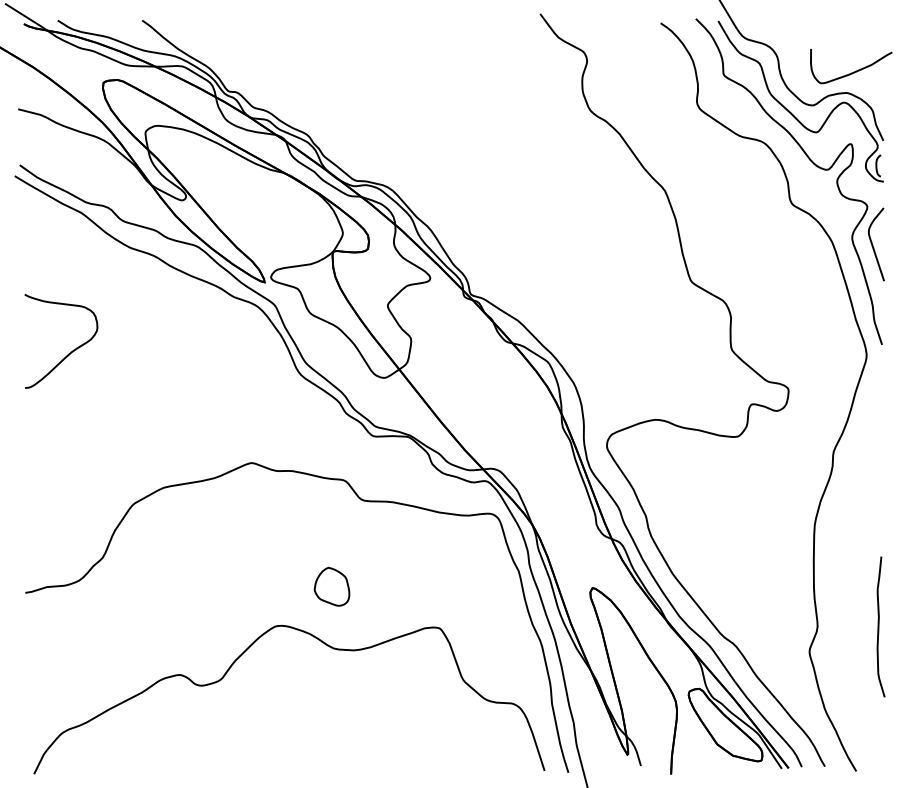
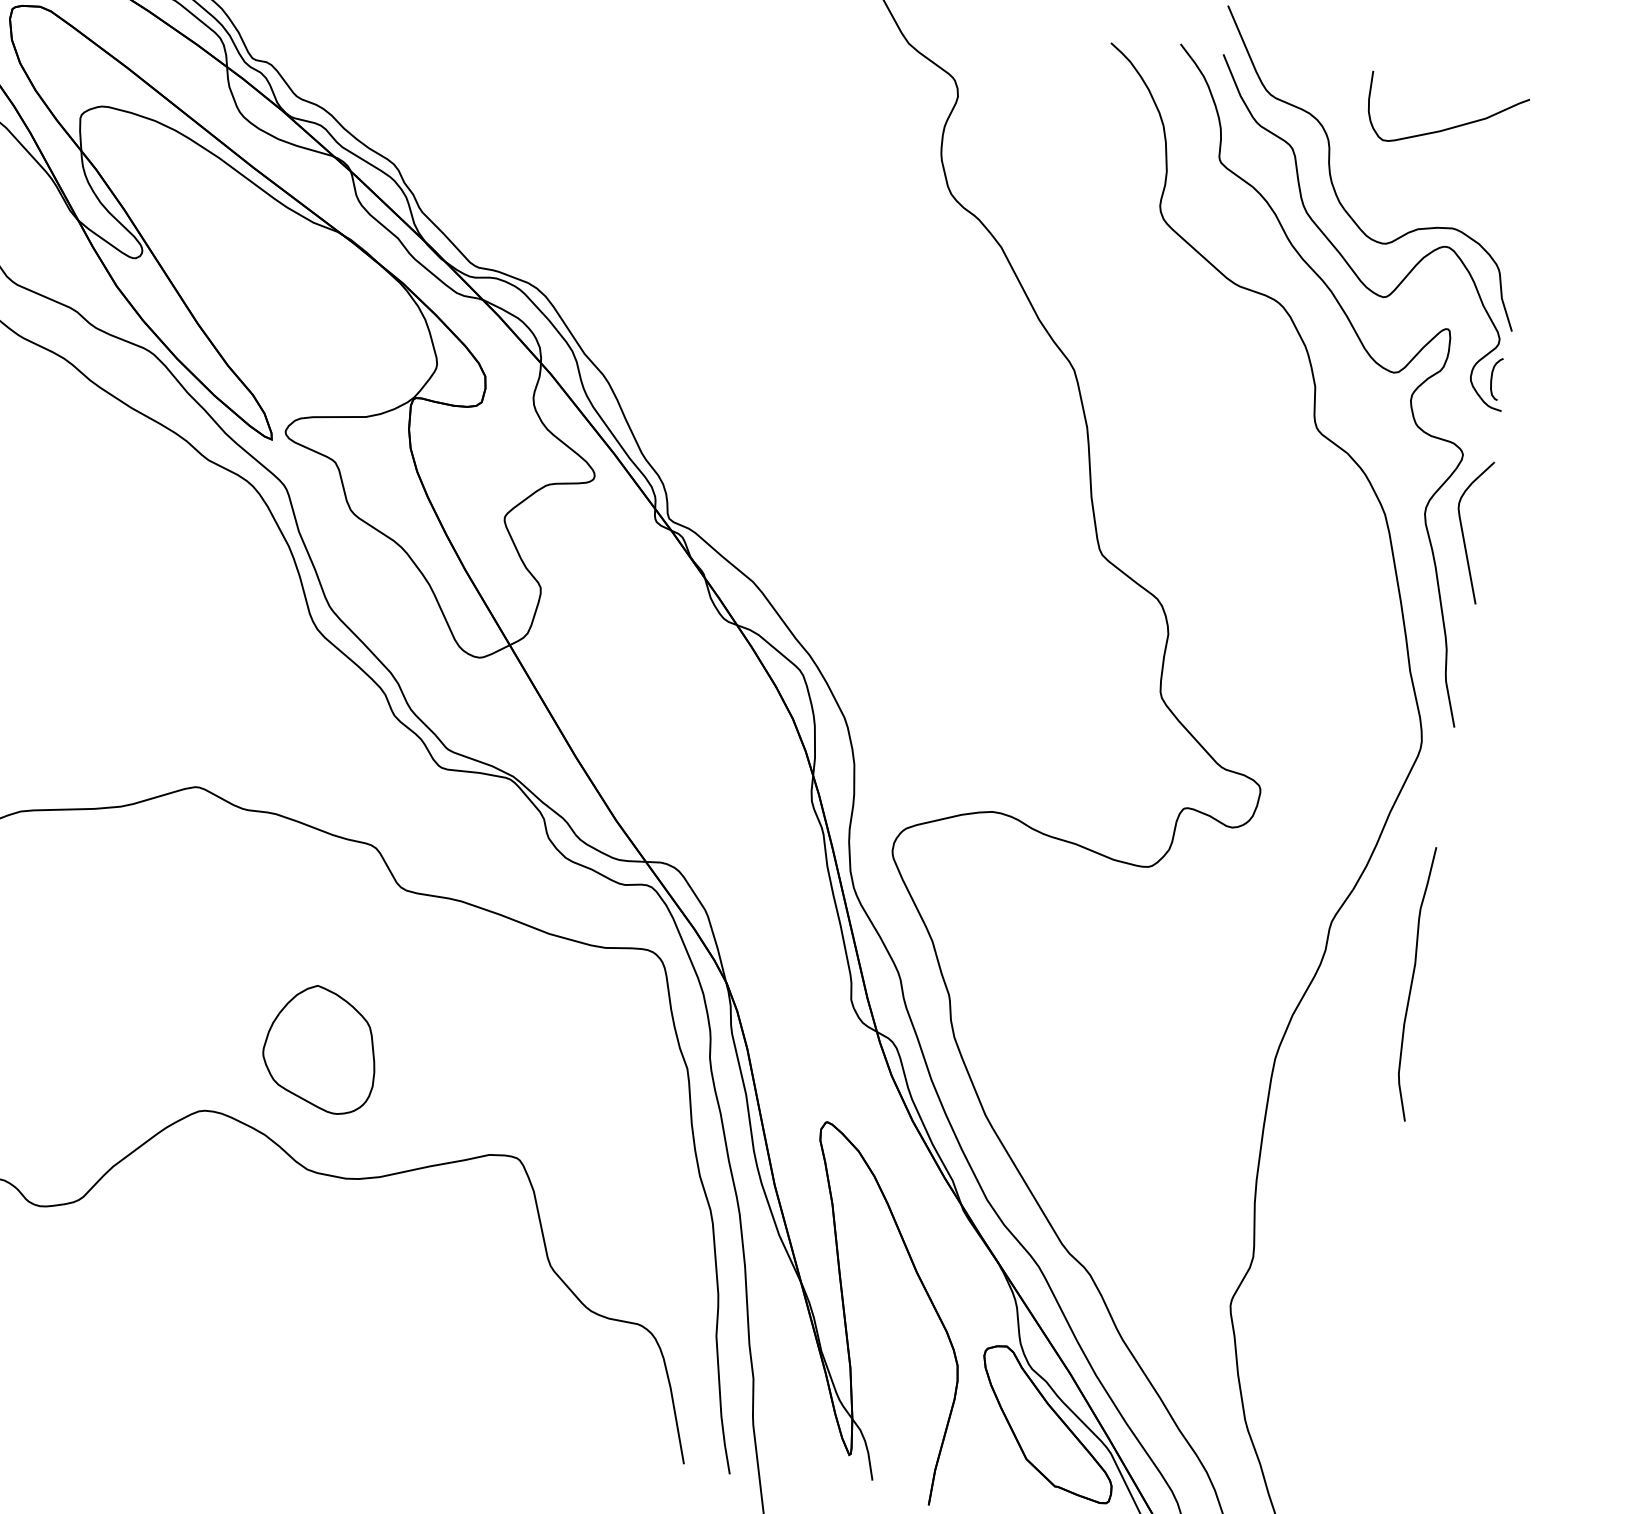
curve: (853, 71) -> (1449, 126), moved
part: (331, 586) -> (319, 1048), size x1.67
curve: (879, 626) -> (1413, 982), moved

